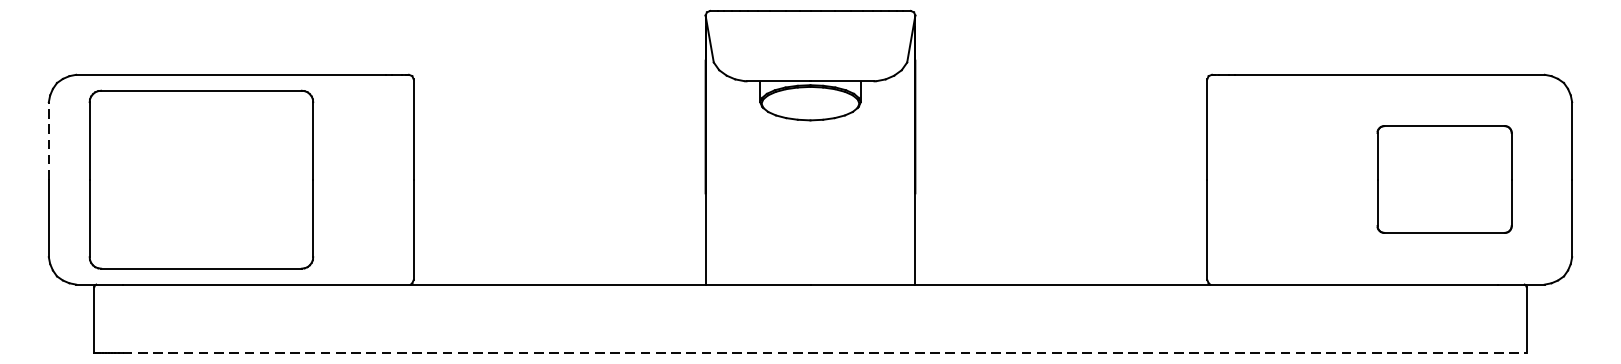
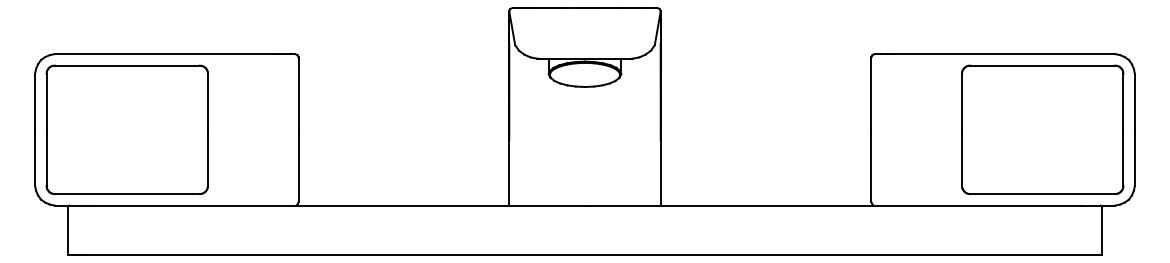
line: (49, 140) -> (35, 101), dashed -> solid
part: (200, 179) -> (126, 129), moved
part: (1444, 179) -> (1042, 129), size x1.67
line: (825, 352) -> (595, 254), dashed -> solid

